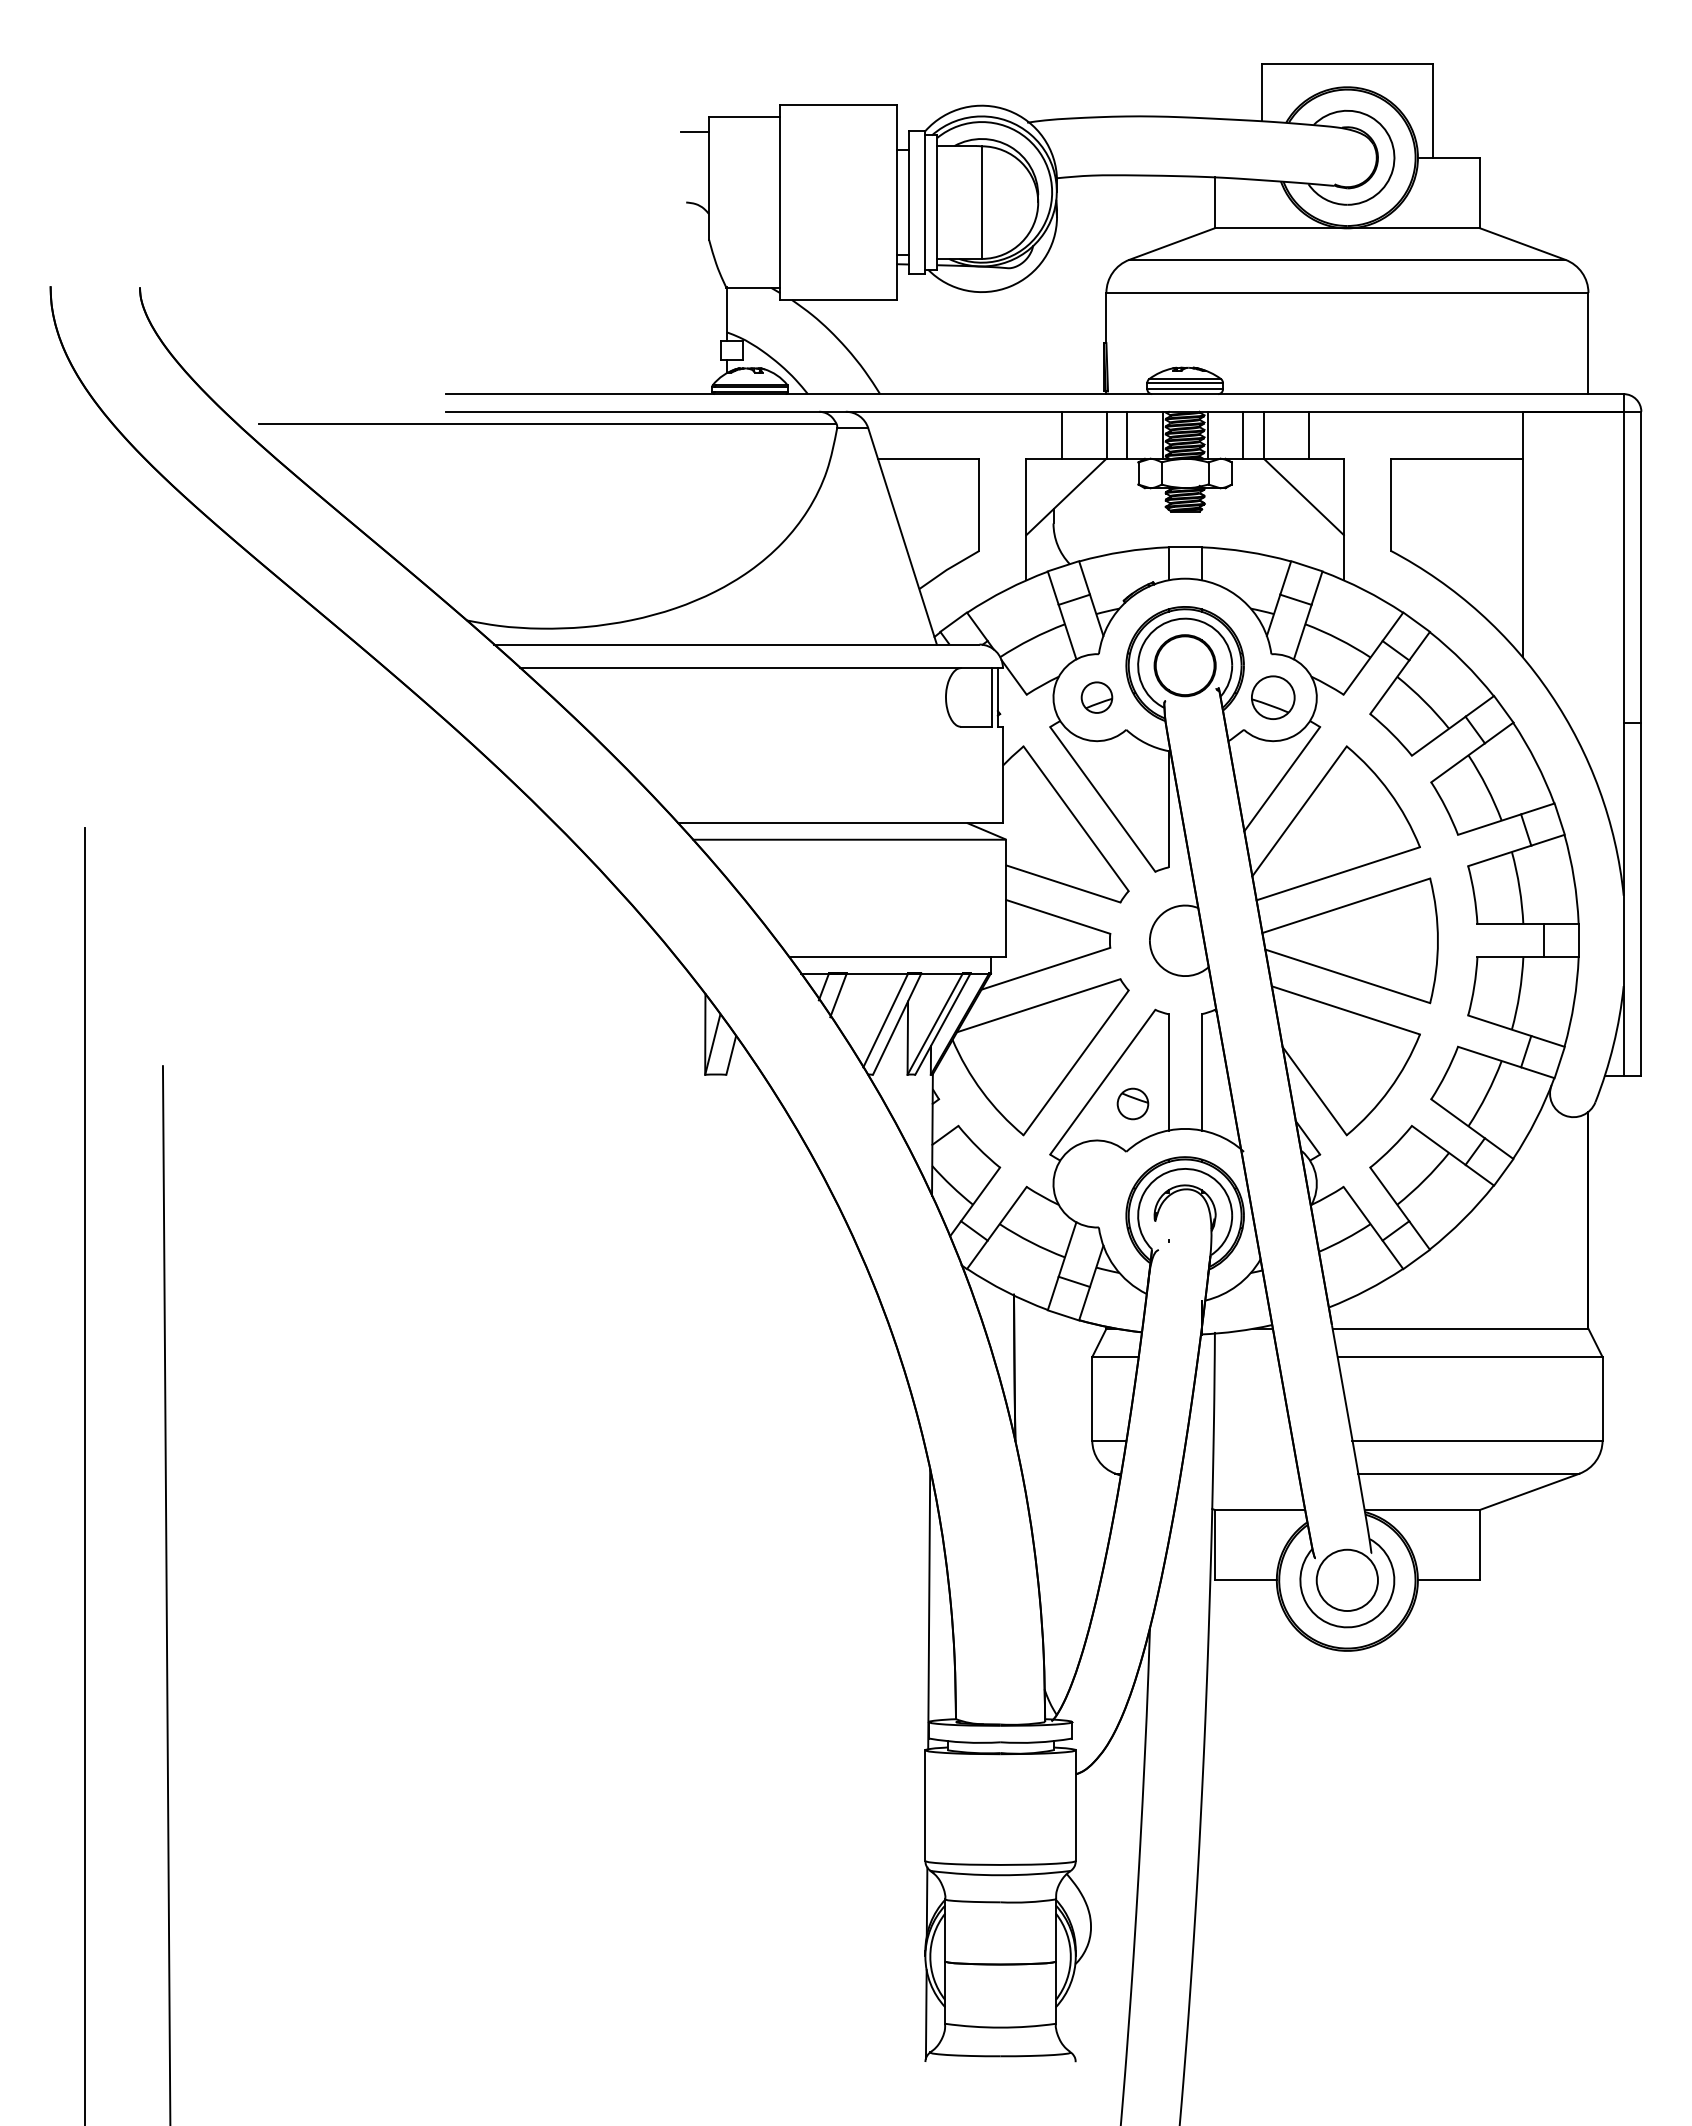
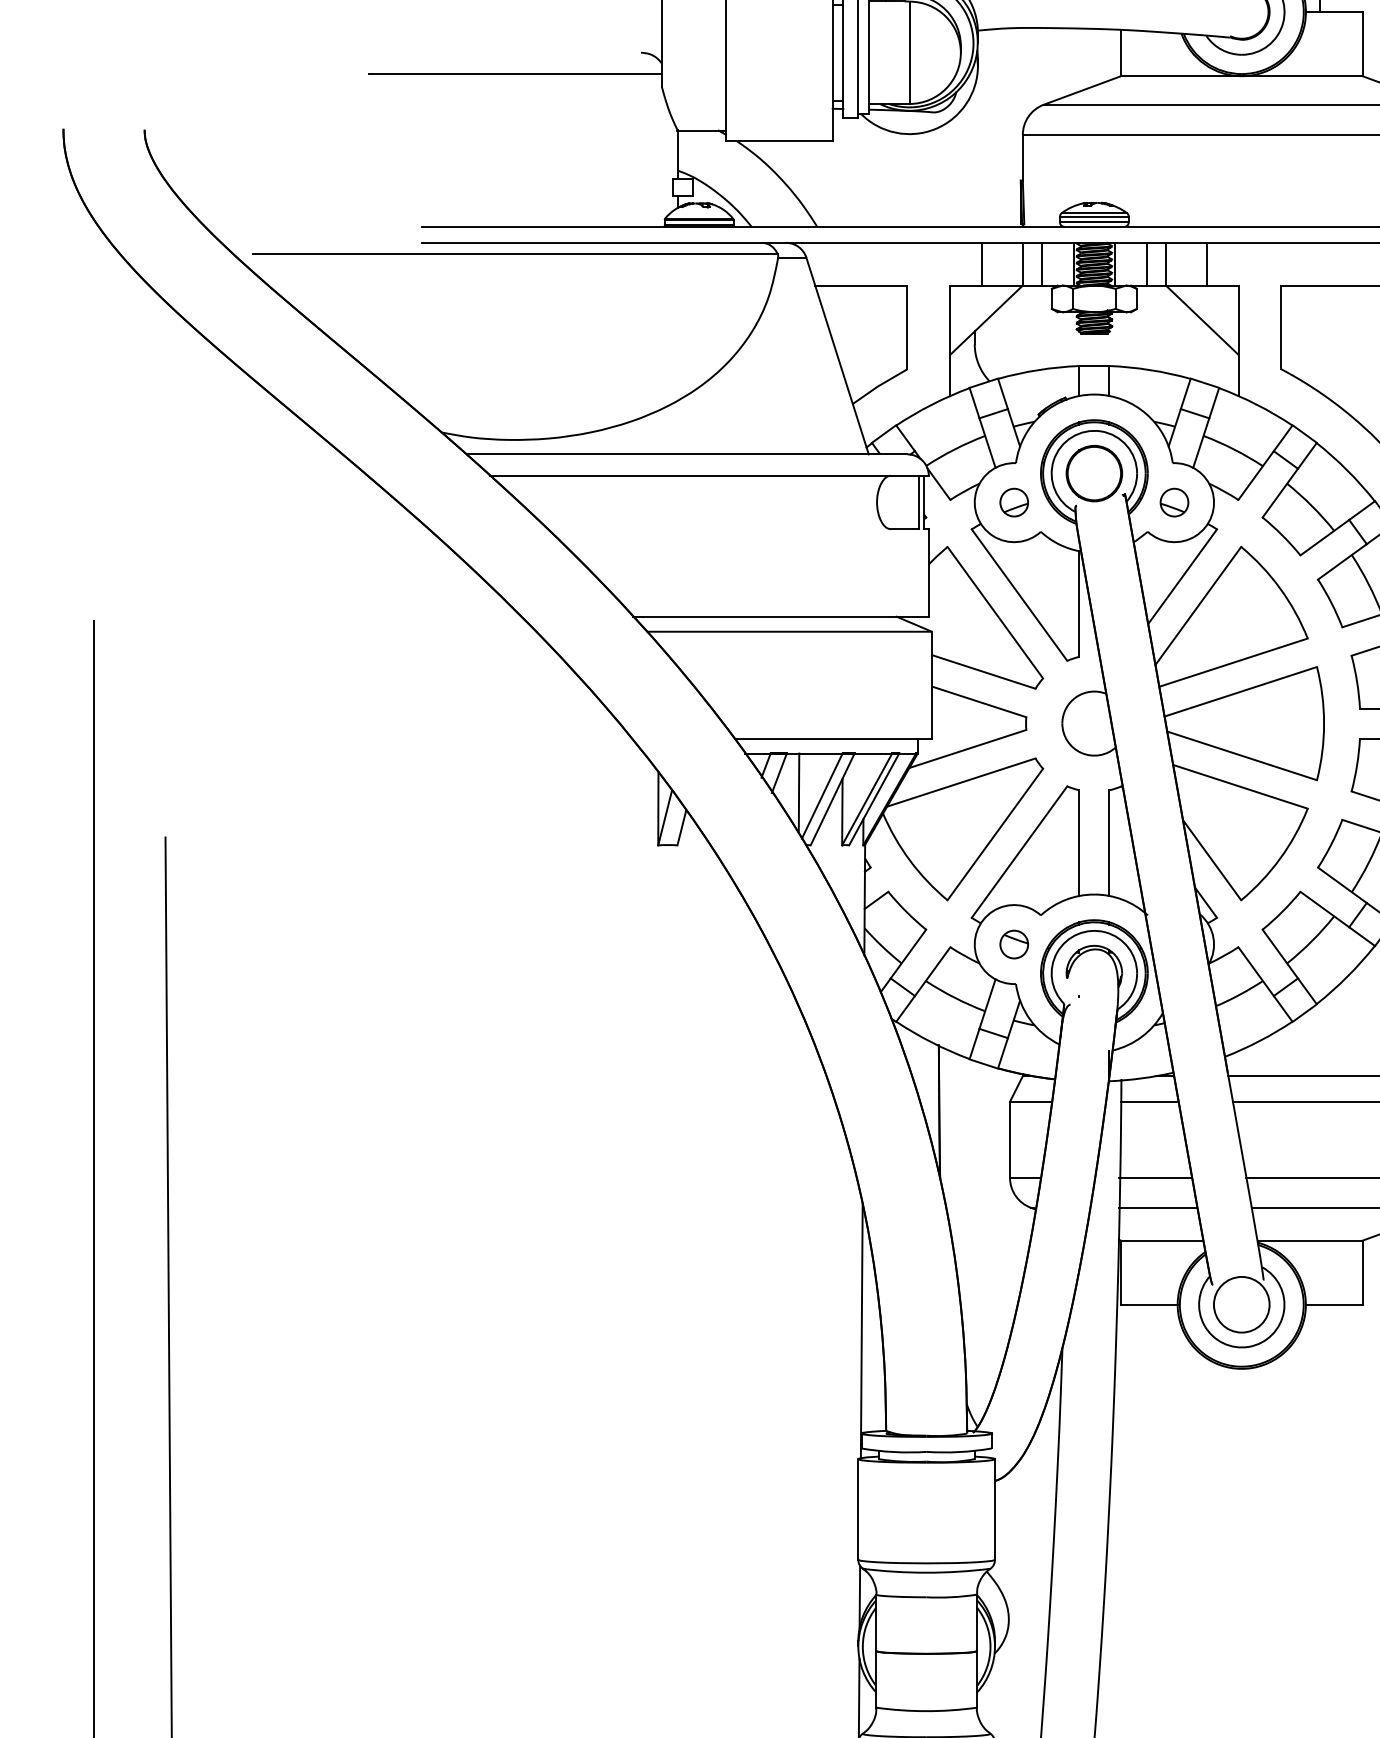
line: (547, 226) -> (514, 74), added
part: (1273, 697) -> (1174, 502), size x0.71
line: (859, 1017) -> (798, 793), added
part: (1132, 1103) -> (1013, 944), moved
line: (1245, 1357) -> (1149, 1102), added
line: (1252, 1440) -> (1155, 1177), added
line: (1255, 1473) -> (1158, 1207), added

